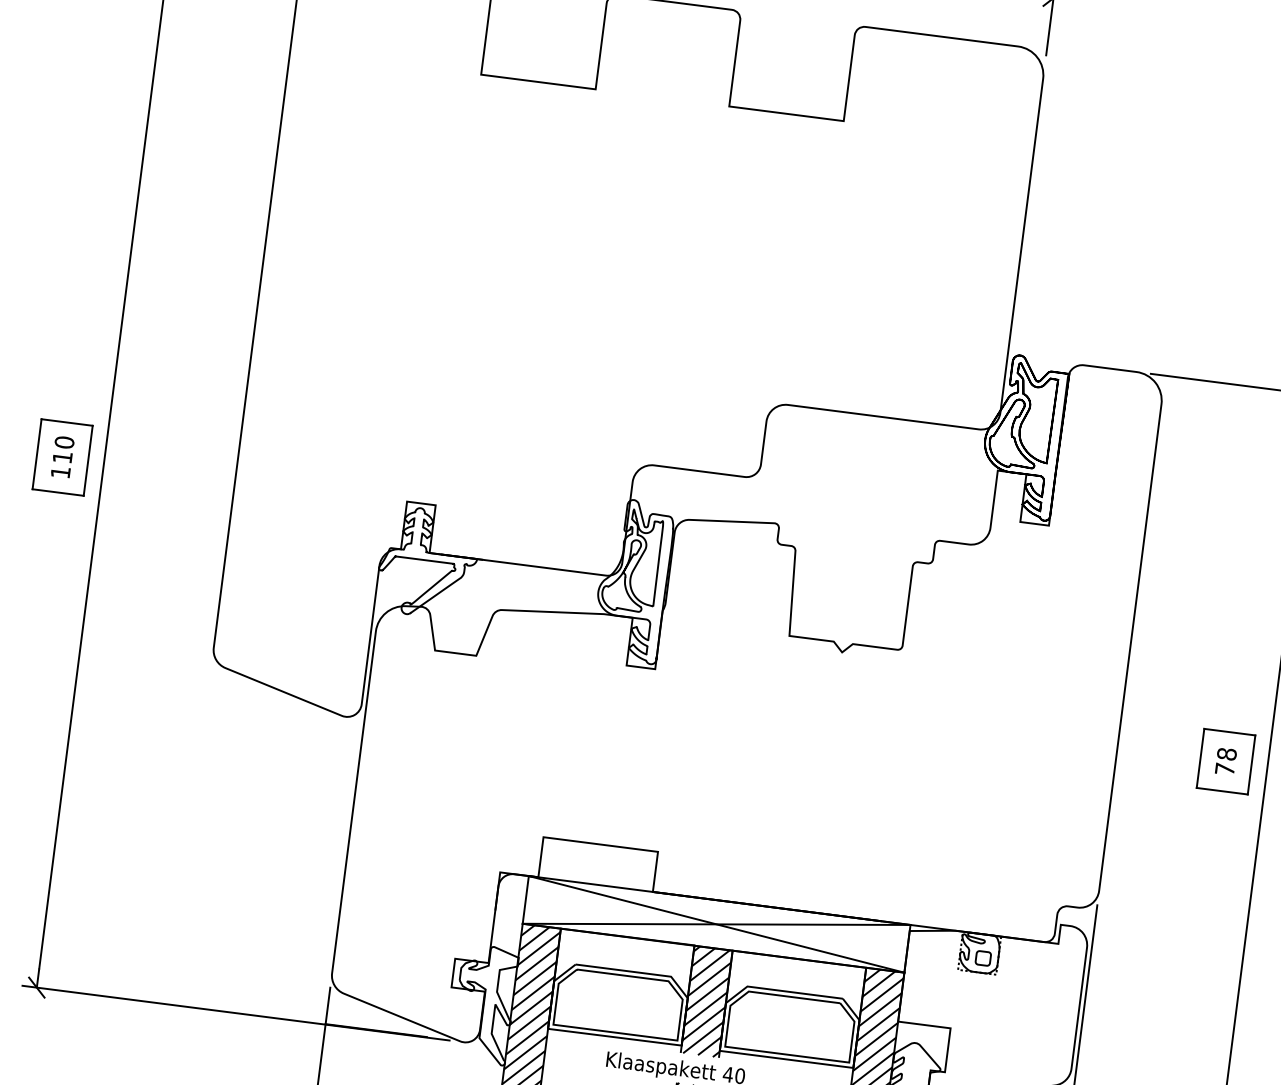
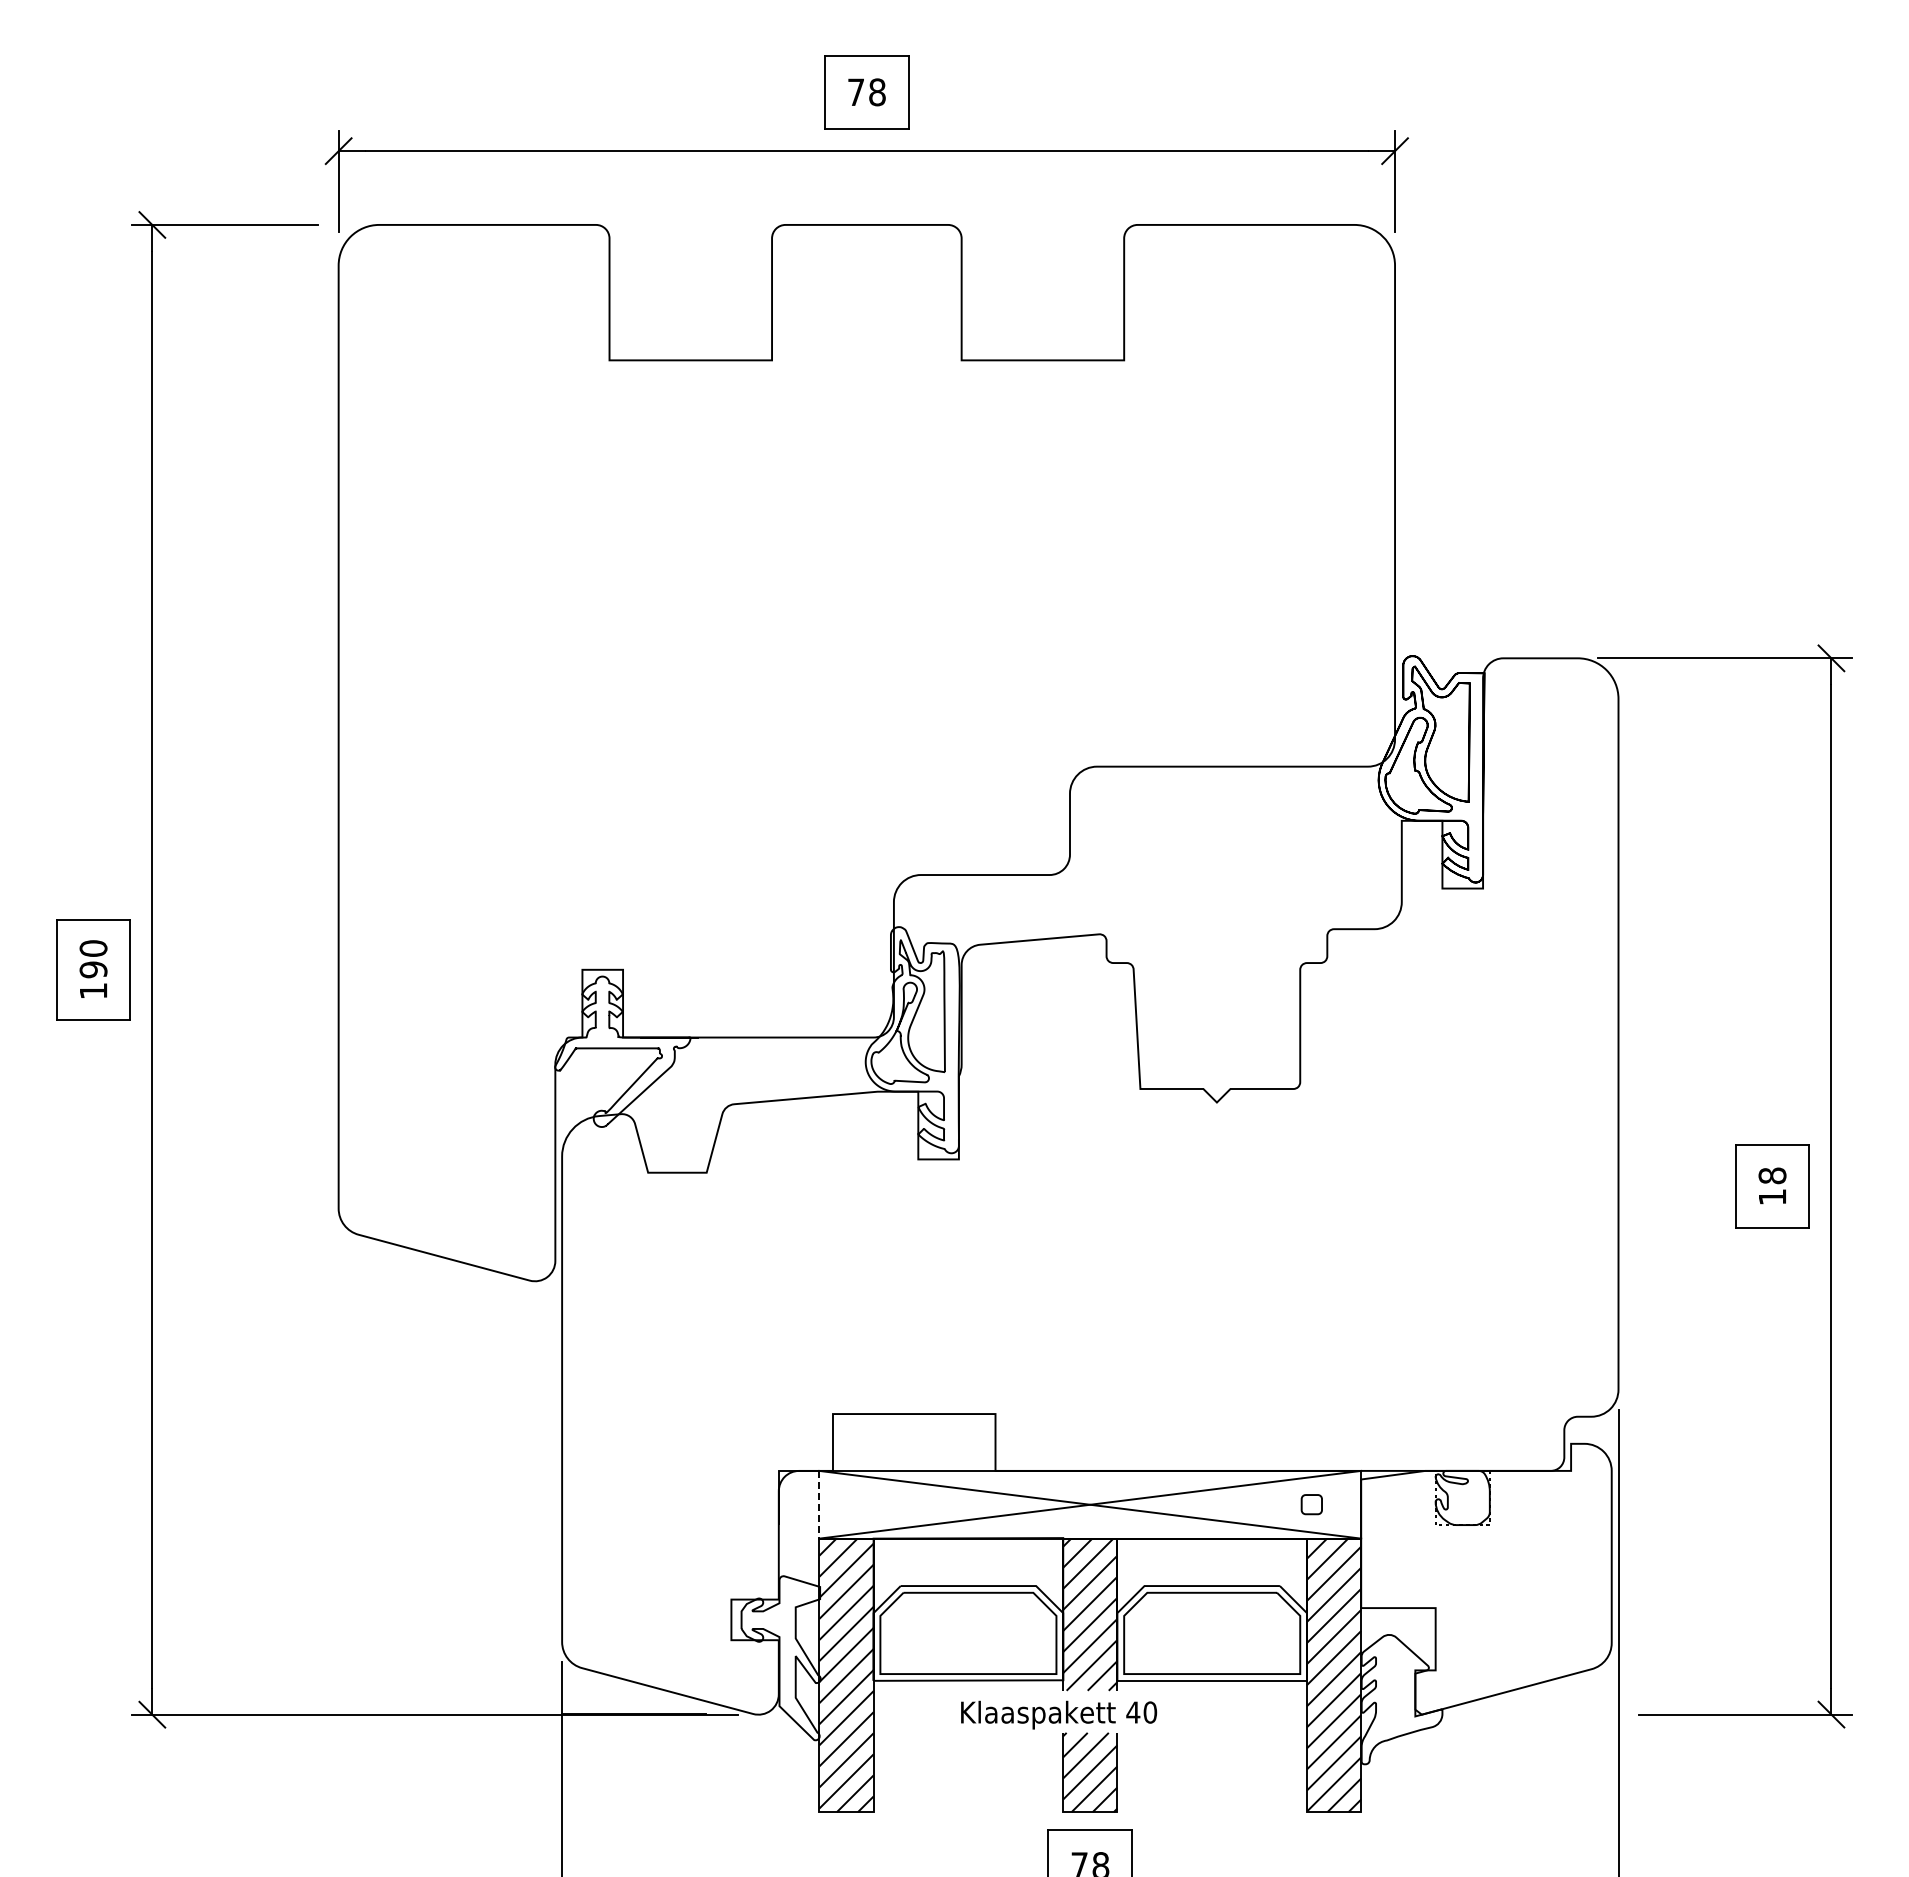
text: (62, 457) -> (93, 969), 110 -> 190
text: (1225, 768) -> (1772, 1196), 78 -> 18
line: (525, 899) -> (819, 1504), solid -> dashed
part: (983, 958) -> (1311, 1504), moved

